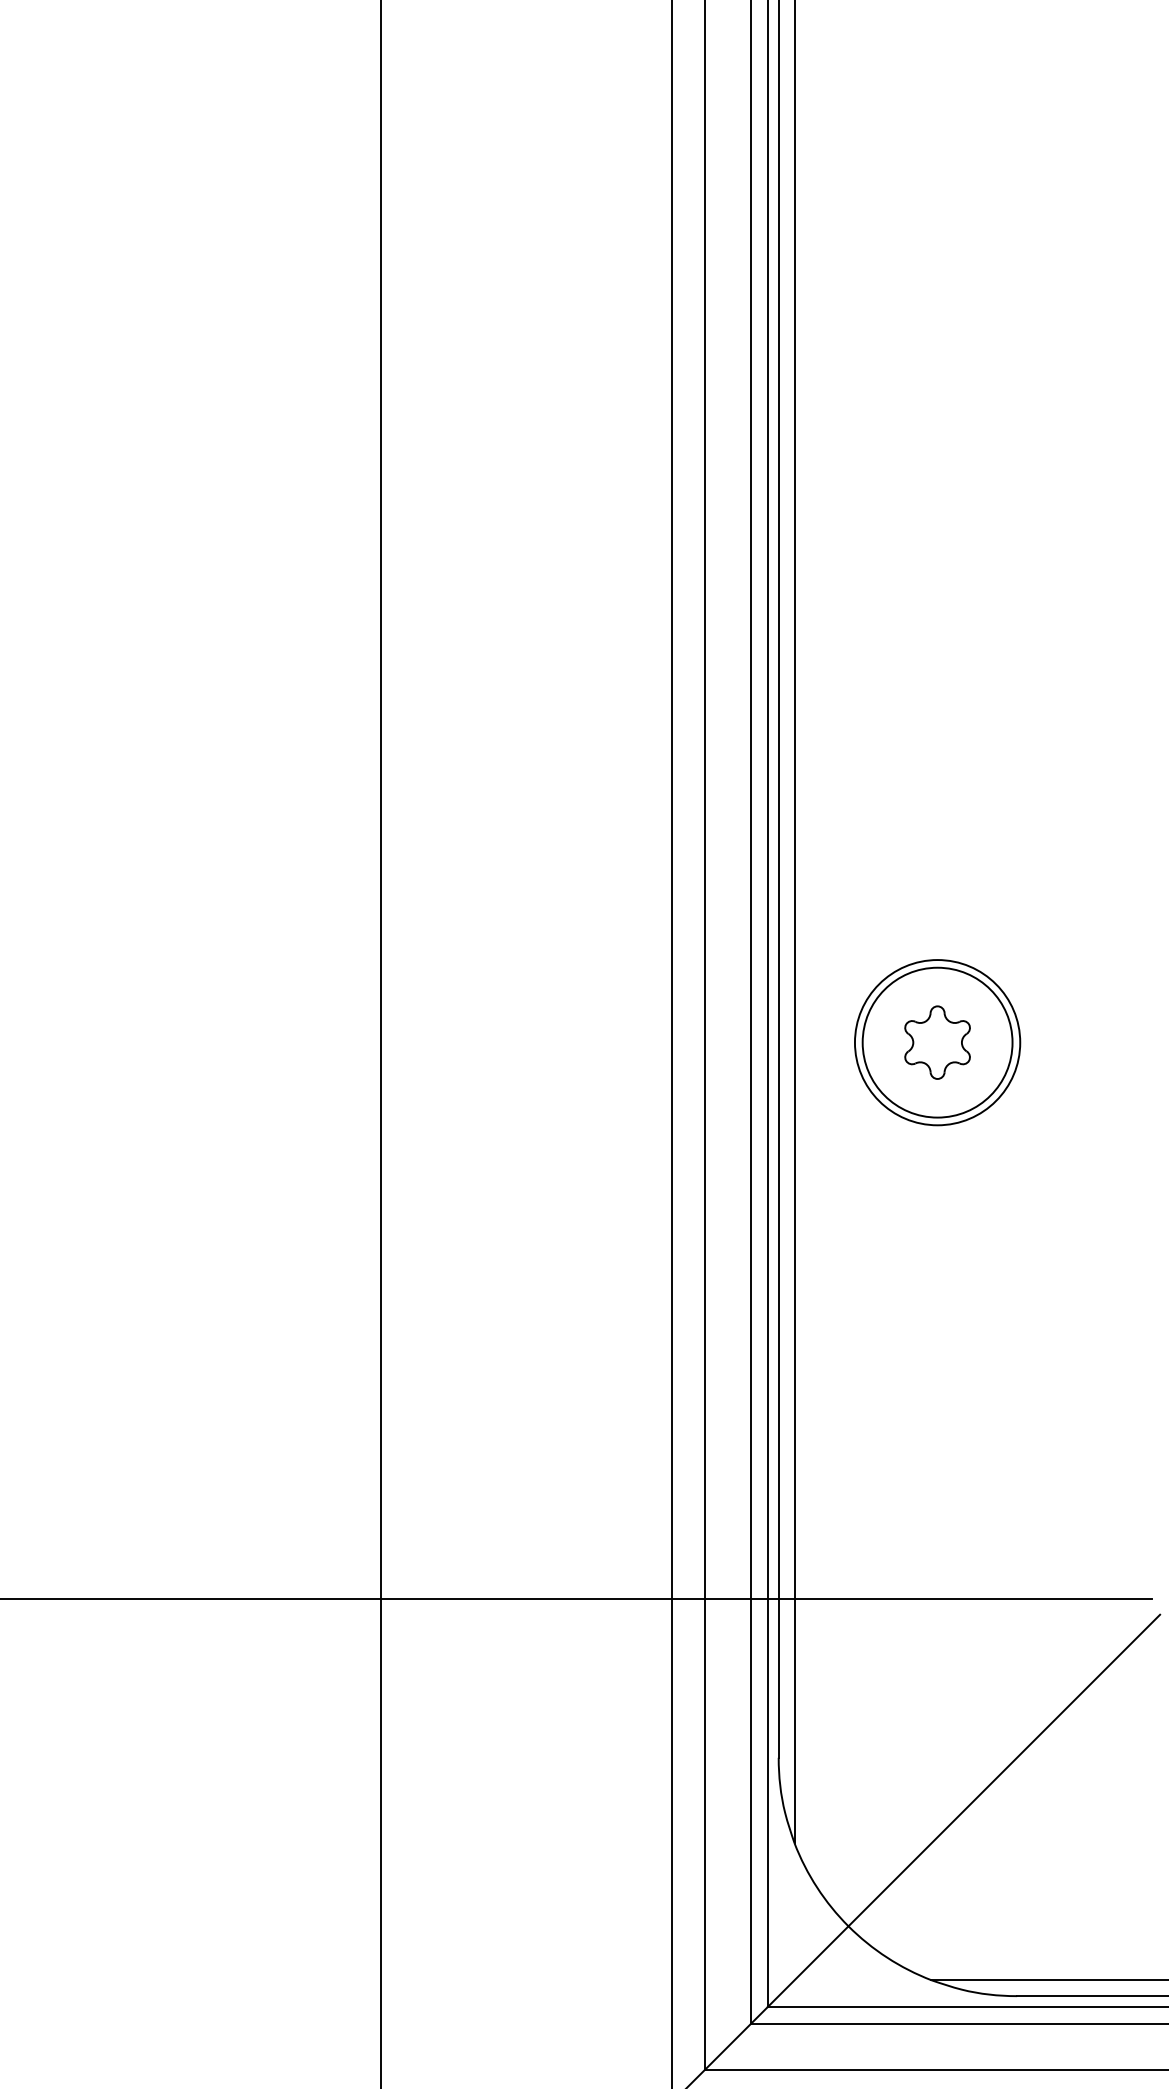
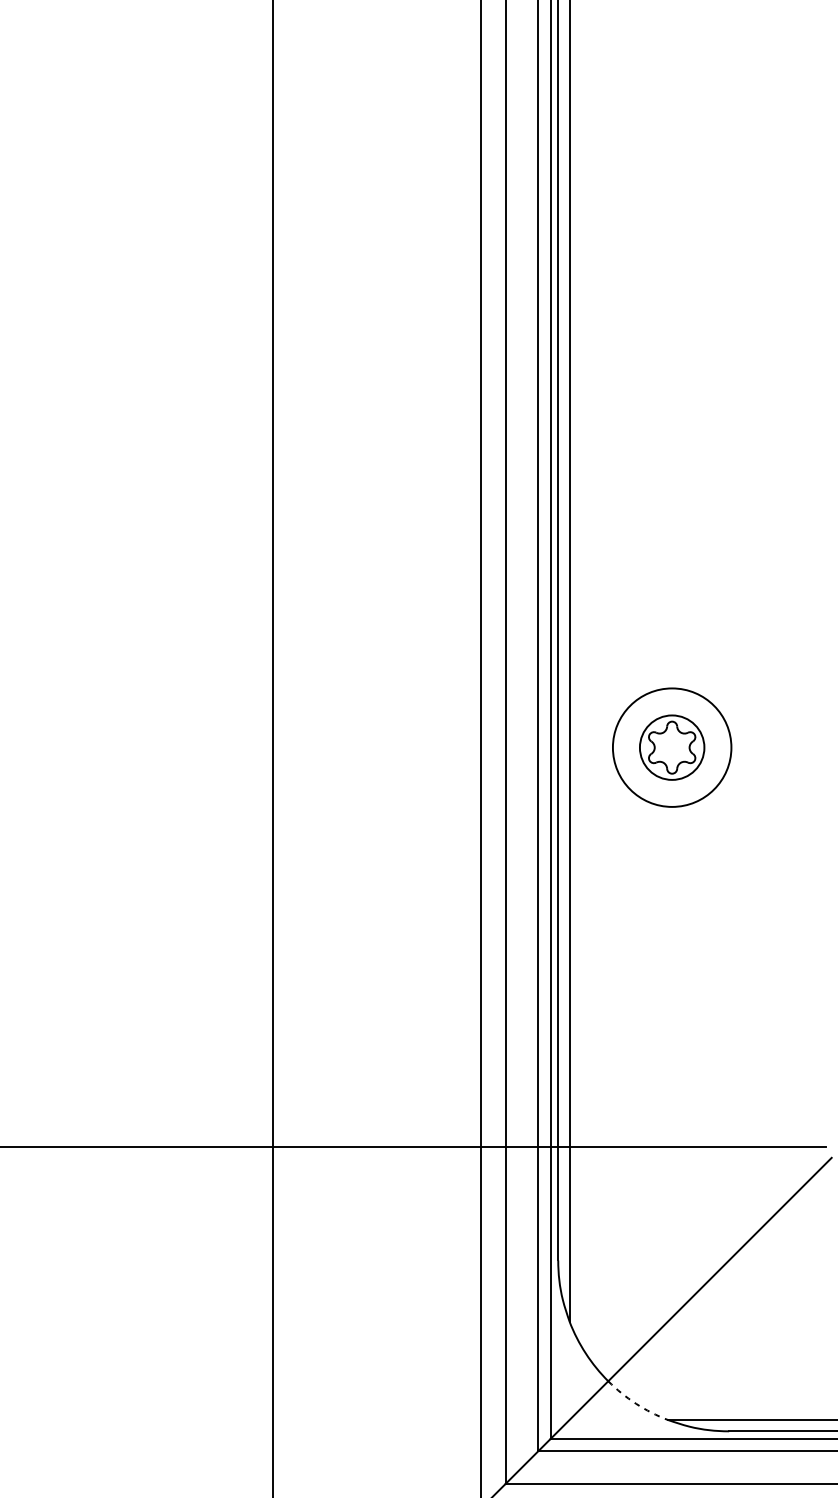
circle: (937, 1042) -> (672, 747), size x0.6
arc: (887, 1957) -> (636, 1403), solid -> dashed

